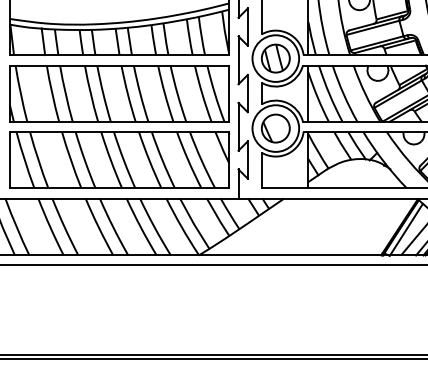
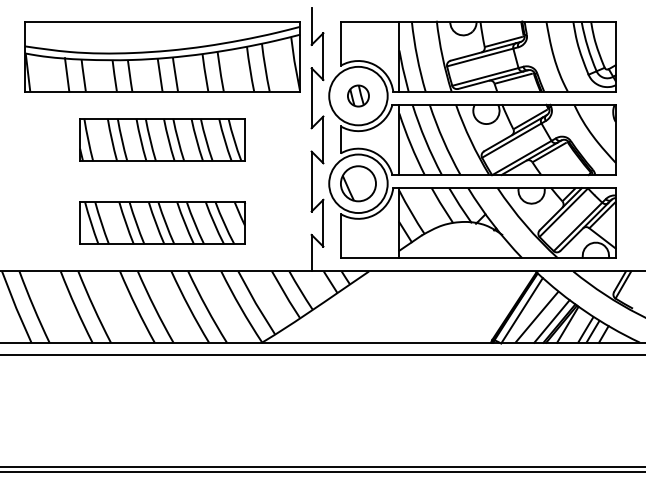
part: (275, 58) -> (358, 95), size x0.6
part: (119, 93) -> (162, 139), size x0.6
part: (119, 159) -> (162, 222), size x0.6

